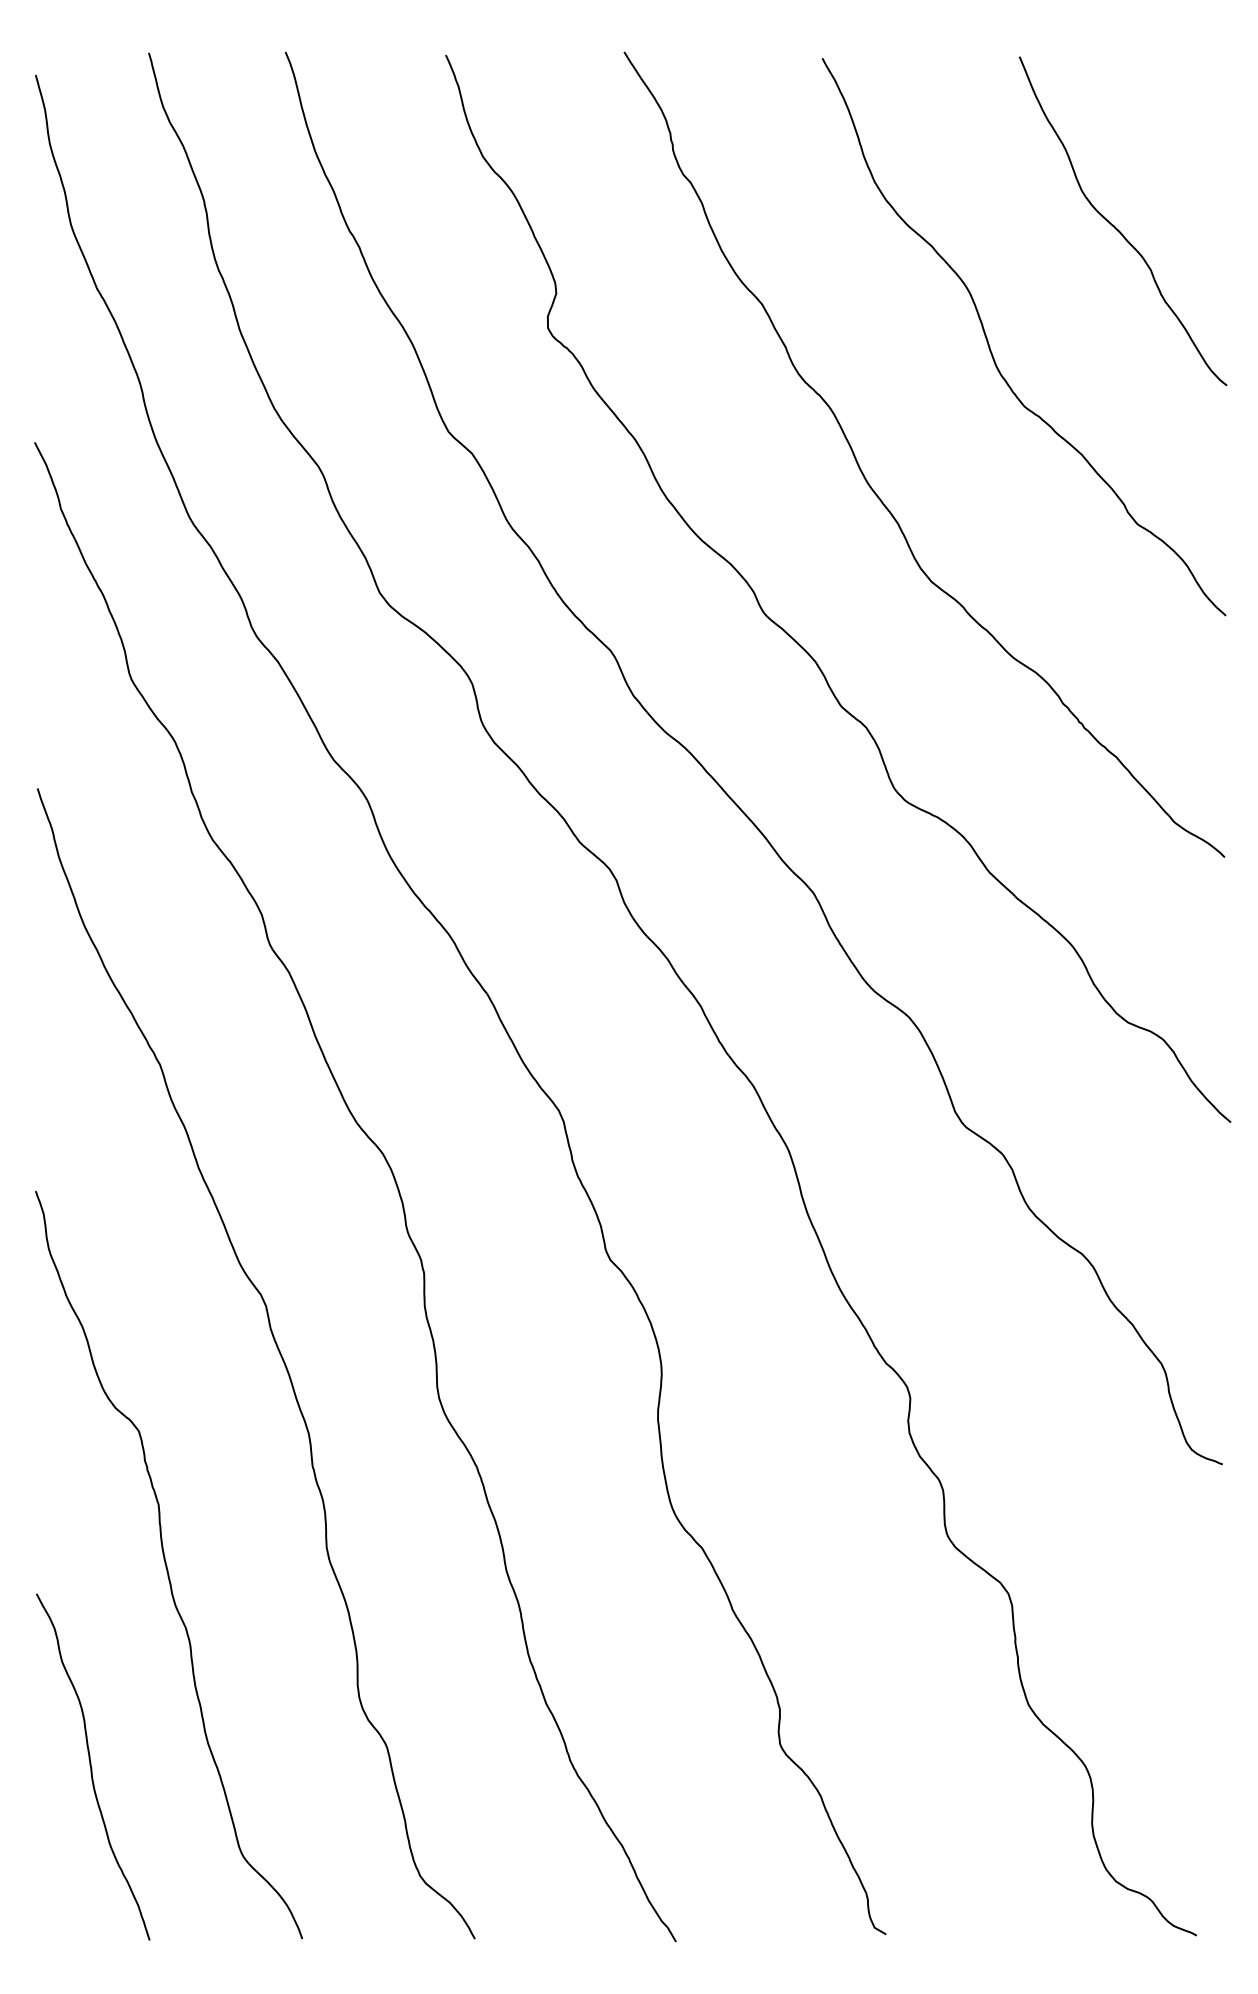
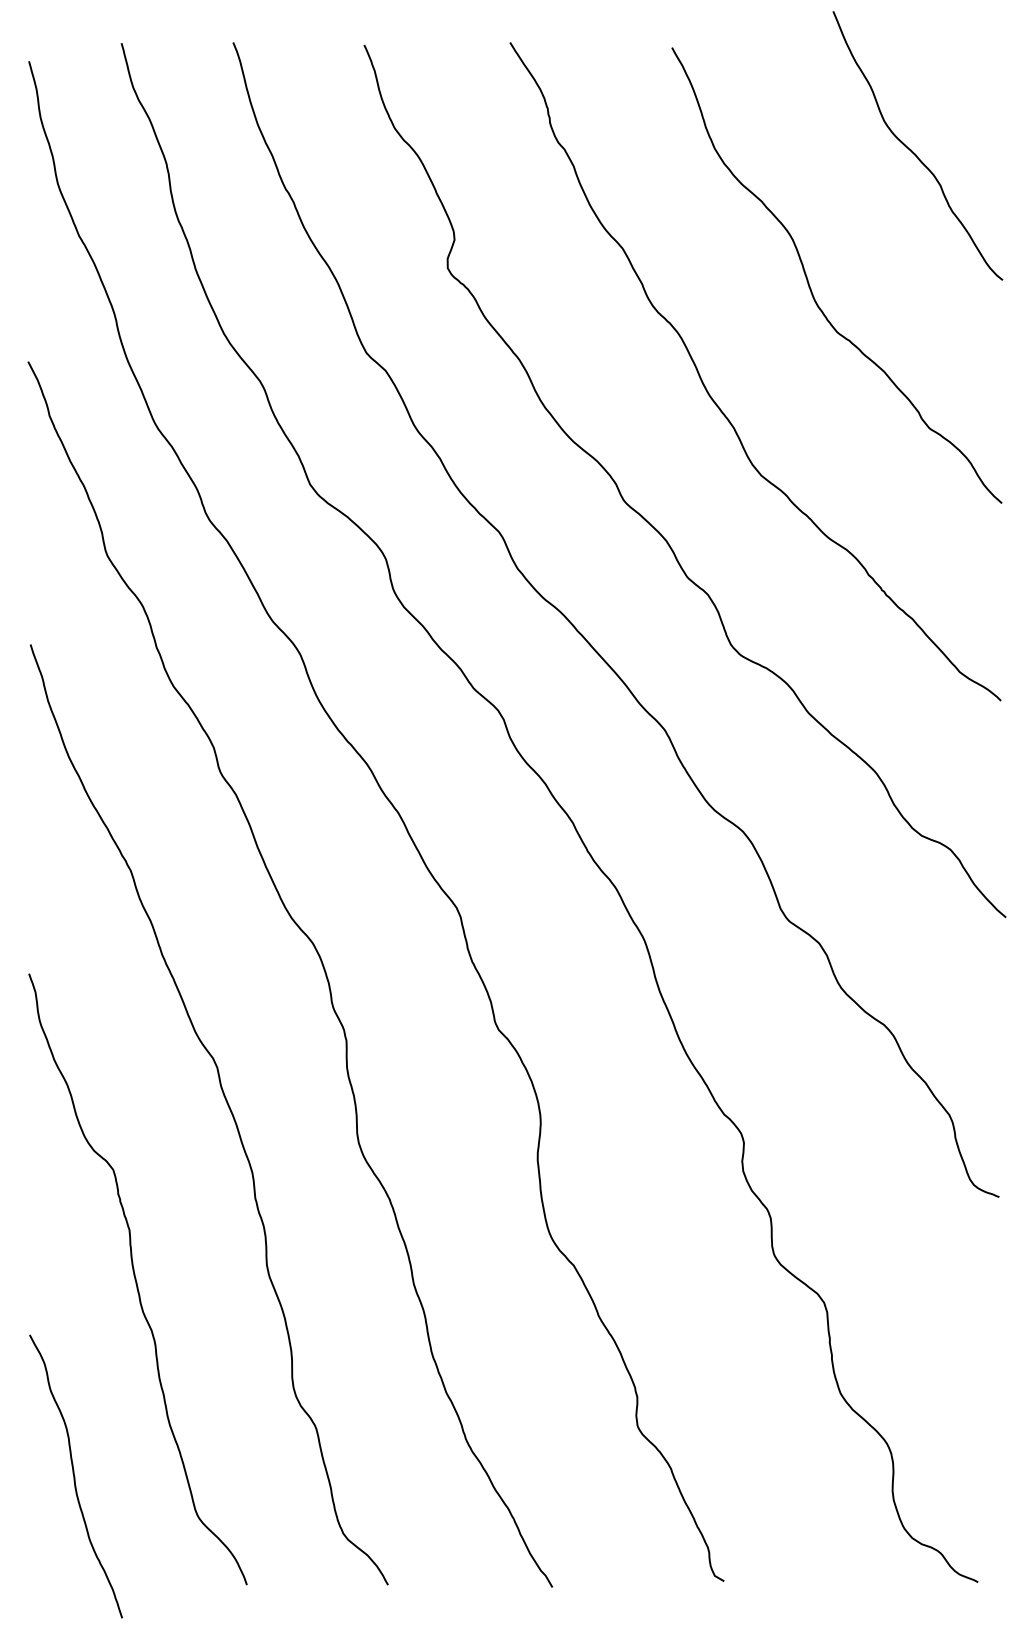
curve: (1116, 226) -> (912, 150), moved
curve: (92, 1767) -> (75, 1476), moved

